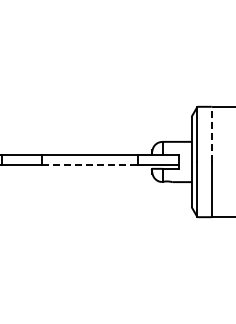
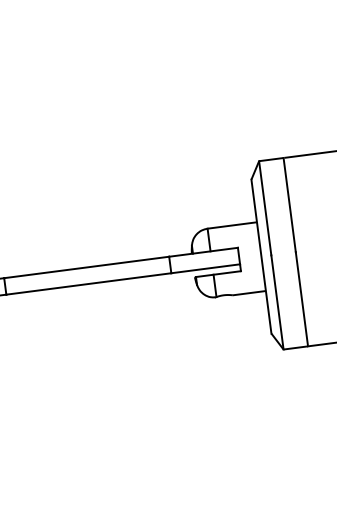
line: (211, 134) -> (289, 205), dashed -> solid
line: (90, 164) -> (89, 283), dashed -> solid

